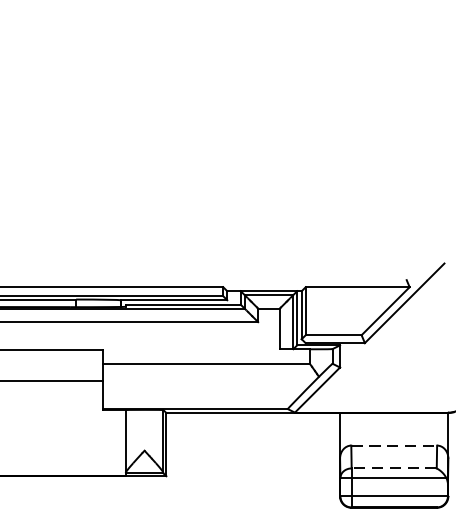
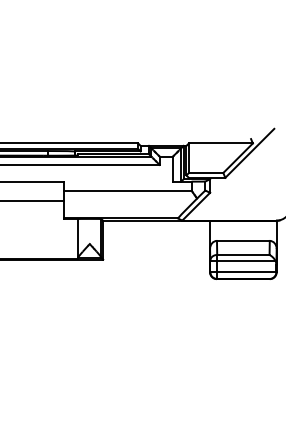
line: (394, 444) -> (243, 240), dashed -> solid
line: (392, 467) -> (242, 254), dashed -> solid

